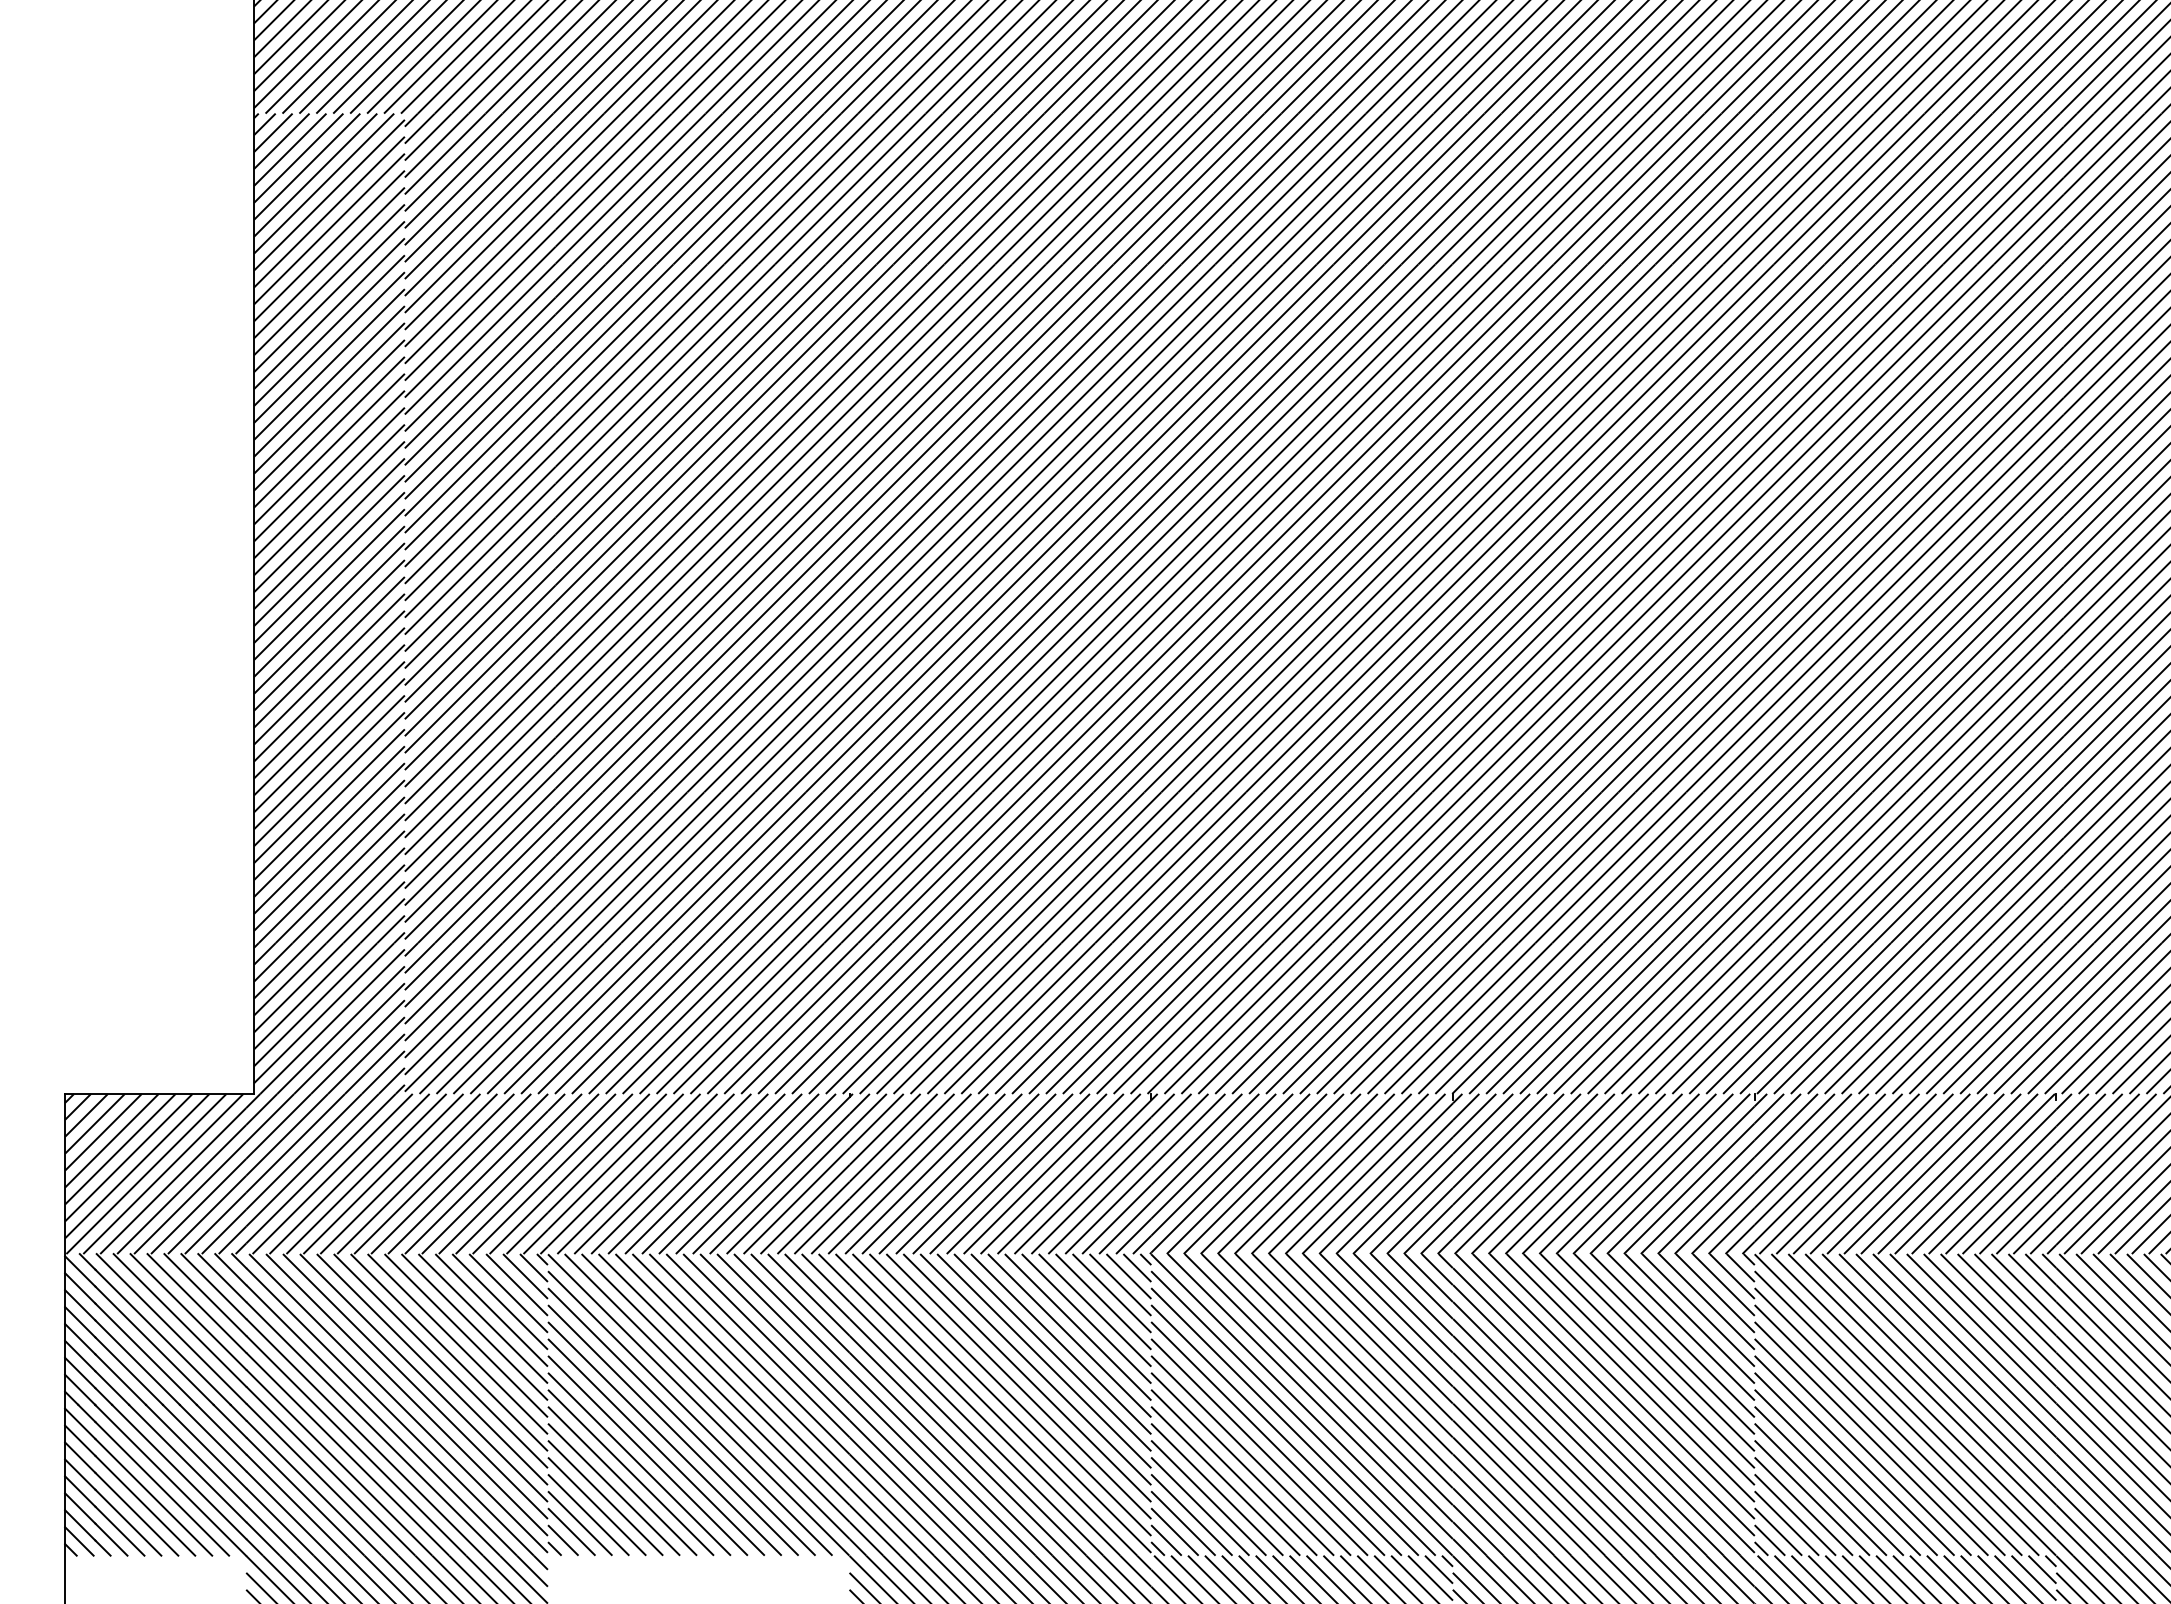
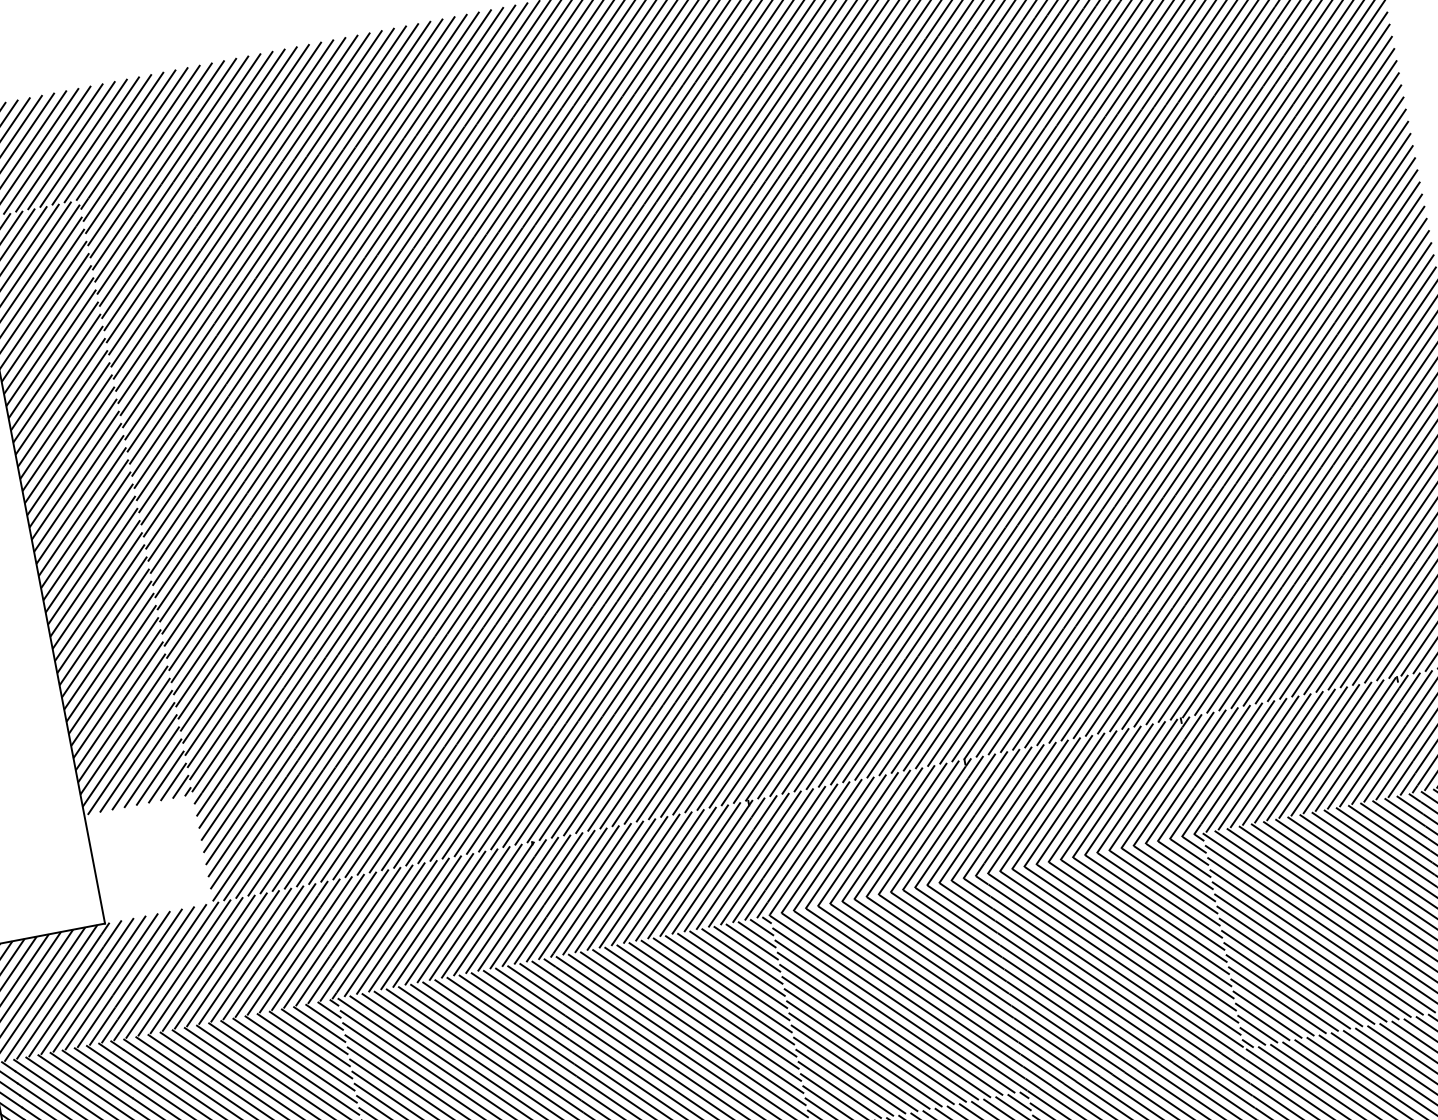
hatch: (329, 1018) -> (148, 859), removed

